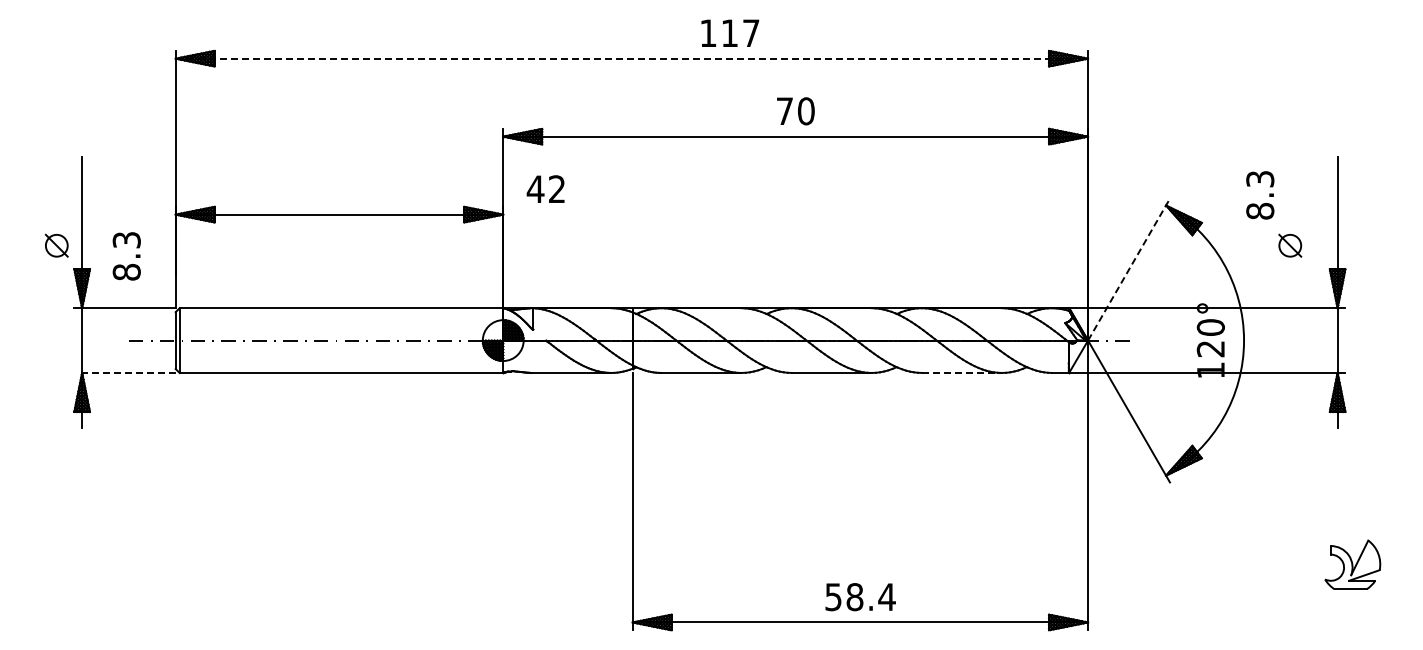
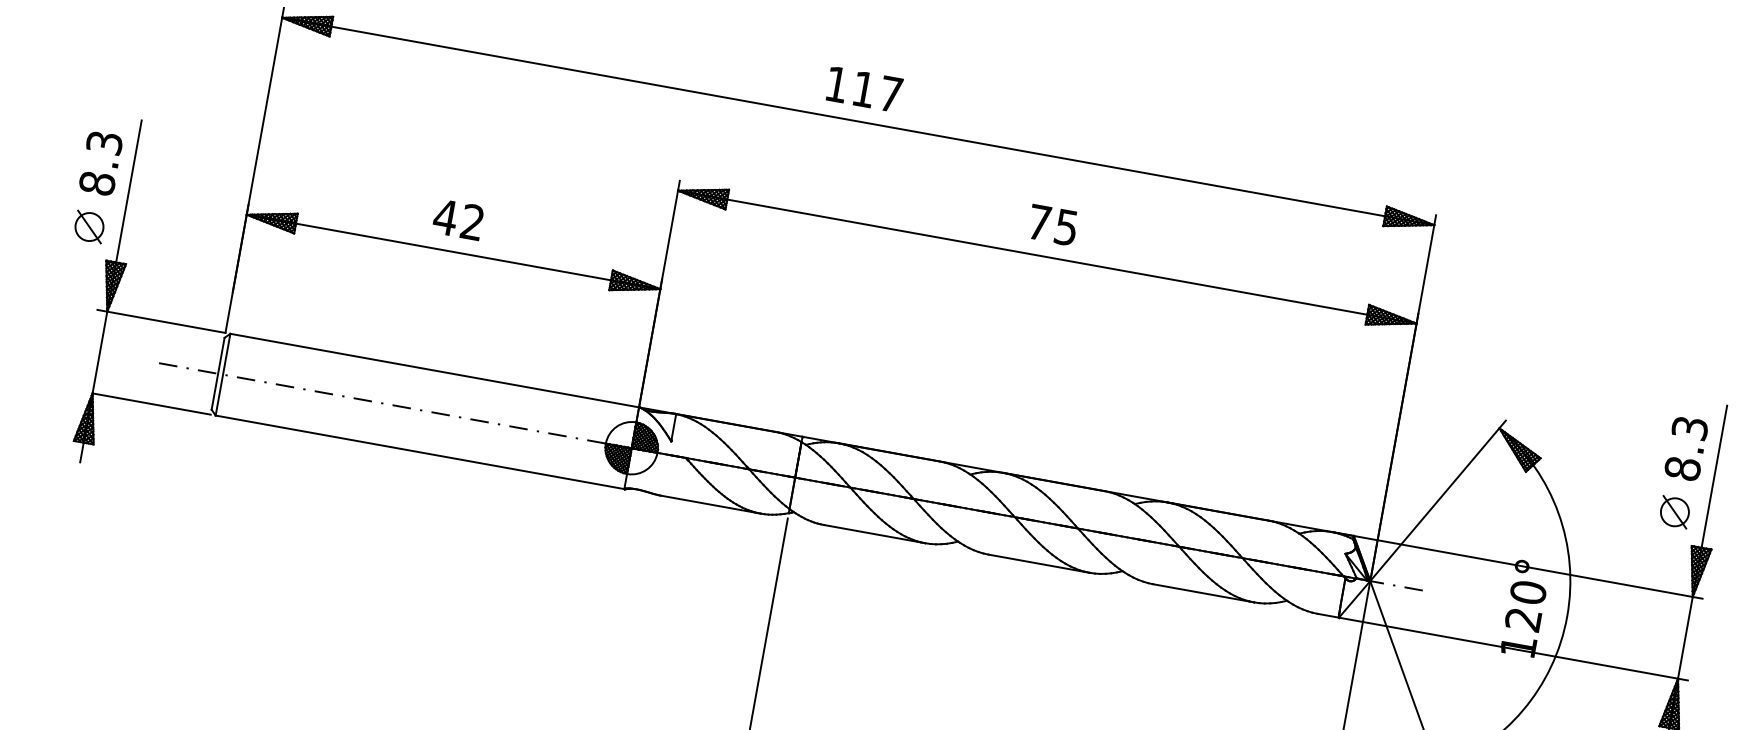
text: (730, 32) -> (864, 88), moved
line: (632, 58) -> (859, 121), dashed -> solid
text: (806, 111) -> (1066, 227), 70 -> 75
text: (545, 188) -> (458, 218), moved
text: (1260, 195) -> (1686, 448), moved
part: (1290, 245) -> (1675, 512), moved
text: (126, 256) -> (100, 163), moved
line: (1129, 269) -> (1438, 500), dashed -> solid
line: (128, 372) -> (151, 403), dashed -> solid
line: (962, 372) -> (1204, 592), dashed -> solid

